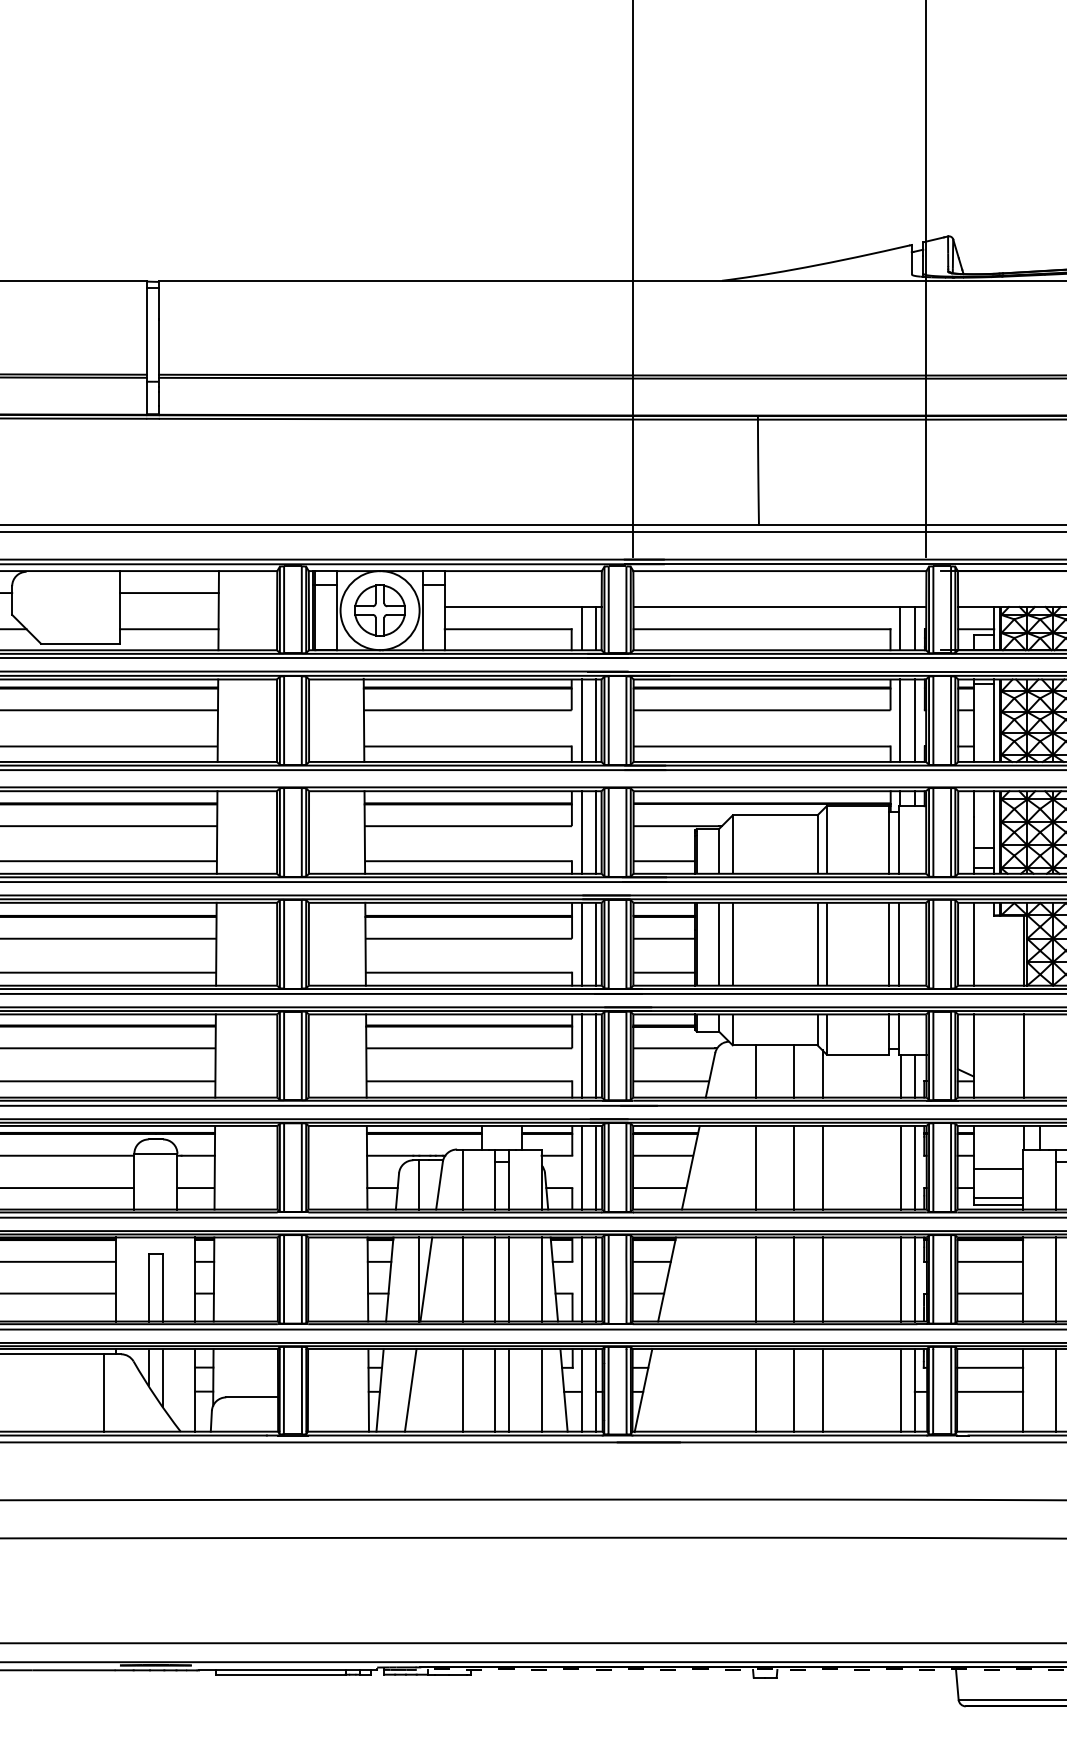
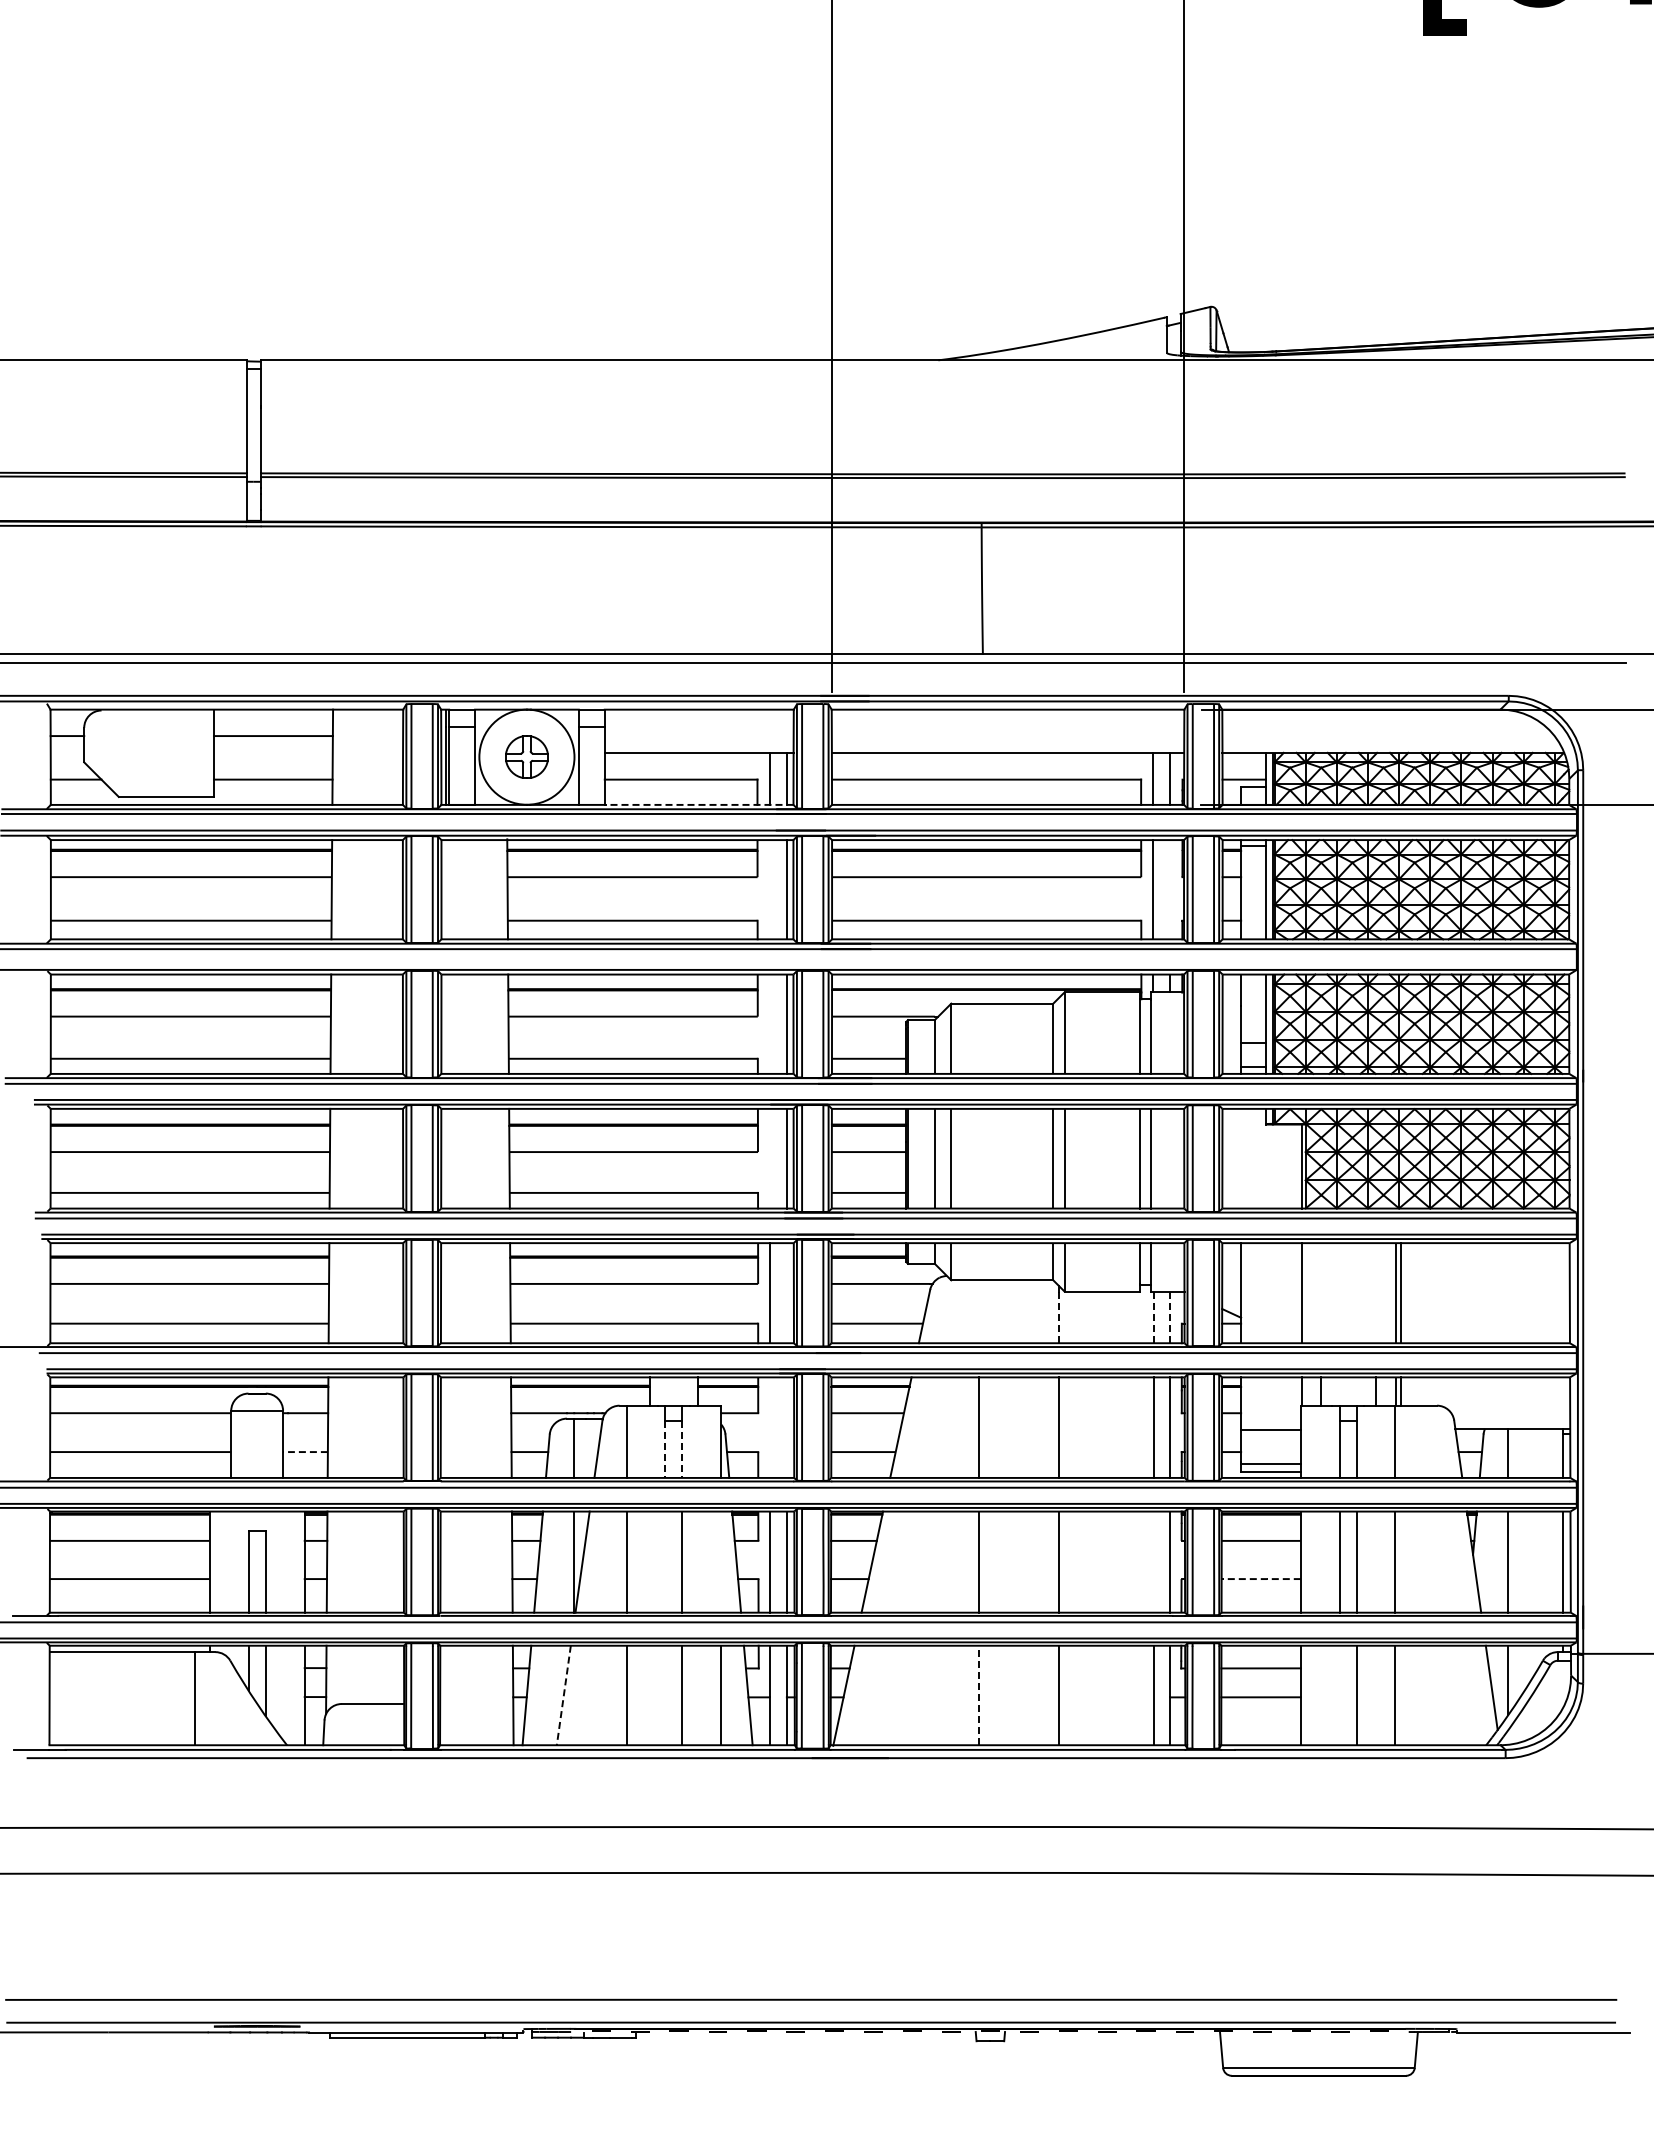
part: (379, 610) -> (526, 756), size x0.7
line: (522, 649) -> (698, 804), solid -> dashed
line: (581, 720) -> (769, 889), removed
line: (914, 720) -> (1170, 889), removed
line: (581, 831) -> (769, 1023), removed
line: (581, 944) -> (769, 1158), removed
line: (973, 944) -> (1241, 1158), removed
line: (595, 1056) -> (786, 1293), removed
line: (756, 1071) -> (979, 1311), removed
line: (794, 1071) -> (1025, 1311), removed
line: (822, 1076) -> (1059, 1317), solid -> dashed
line: (900, 1076) -> (1153, 1317), solid -> dashed
line: (914, 1076) -> (1170, 1317), solid -> dashed
line: (581, 1167) -> (769, 1427), removed
line: (595, 1167) -> (786, 1427), removed
line: (794, 1167) -> (1025, 1427), removed
line: (495, 1185) -> (665, 1449), solid -> dashed
line: (509, 1185) -> (682, 1449), solid -> dashed
line: (195, 1188) -> (304, 1452), solid -> dashed
line: (495, 1278) -> (665, 1561), removed
line: (541, 1278) -> (721, 1561), removed
line: (794, 1278) -> (1025, 1561), removed
line: (900, 1278) -> (1153, 1561), removed
line: (990, 1293) -> (1261, 1579), solid -> dashed
line: (410, 1390) -> (563, 1695), solid -> dashed
line: (495, 1390) -> (665, 1695), removed
line: (756, 1390) -> (979, 1695), solid -> dashed
line: (794, 1390) -> (1025, 1695), removed
line: (1055, 1390) -> (1339, 1695), removed

